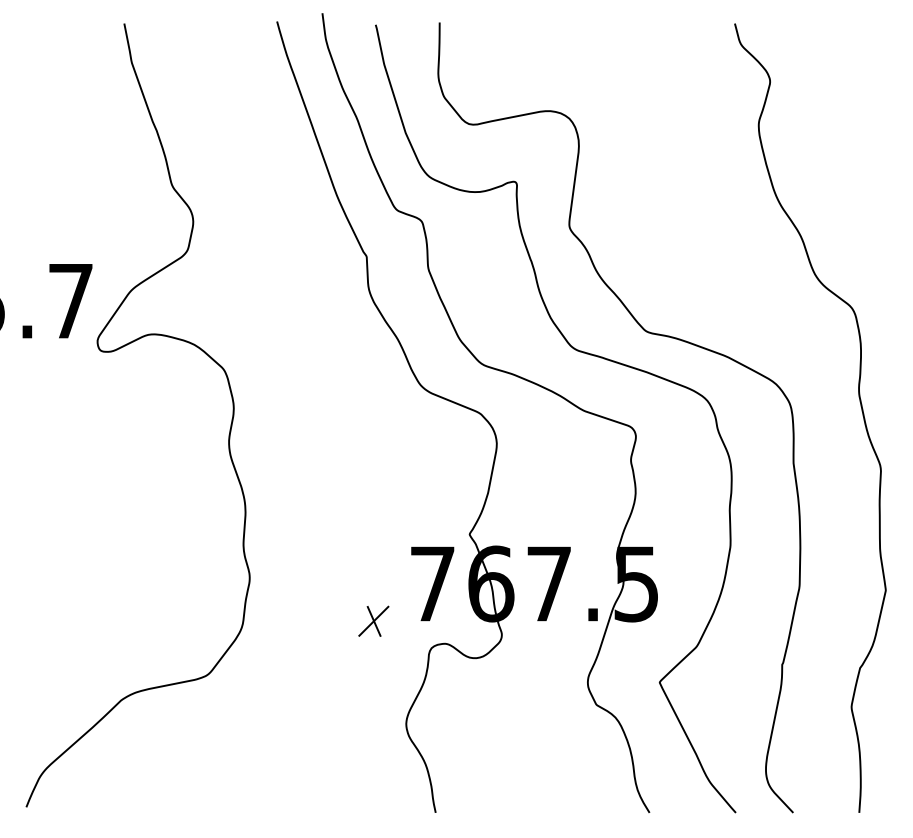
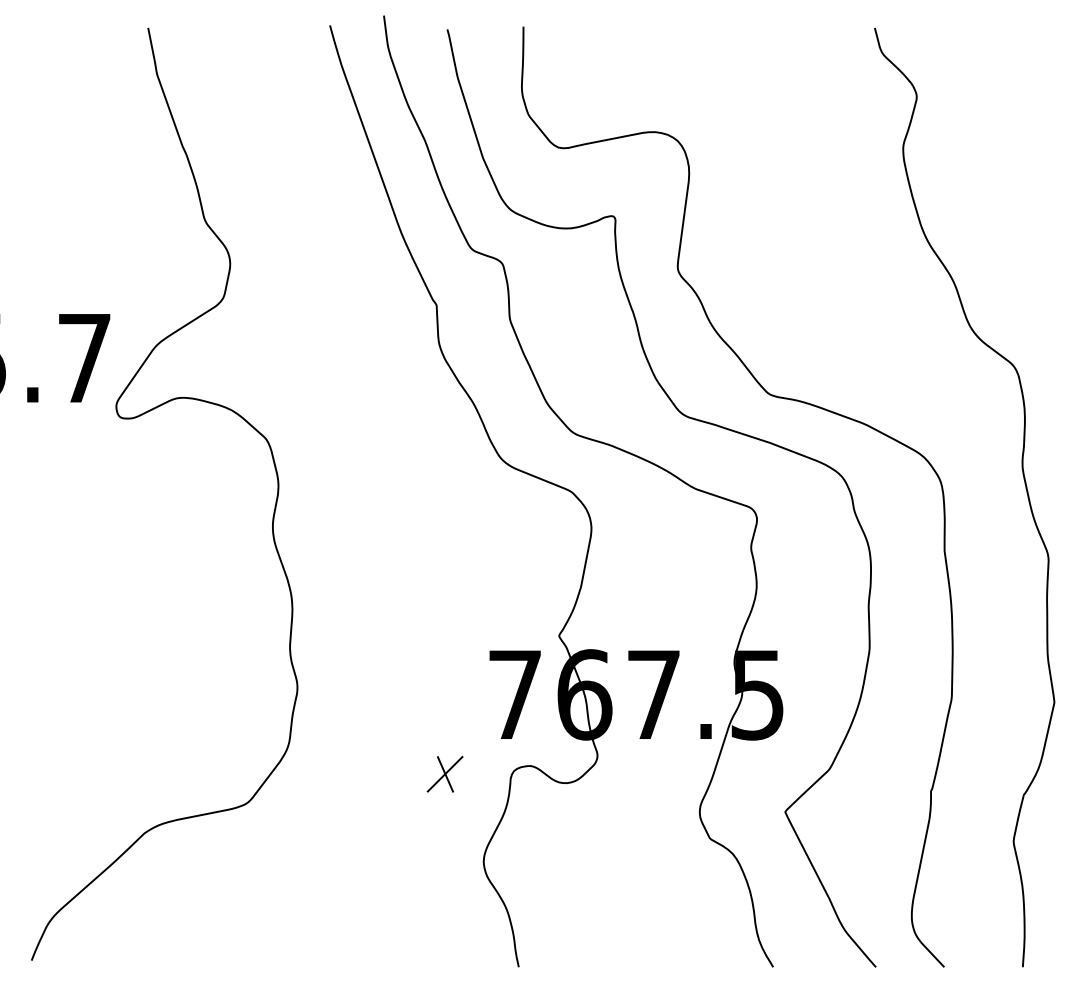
part: (373, 621) -> (444, 774), moved

